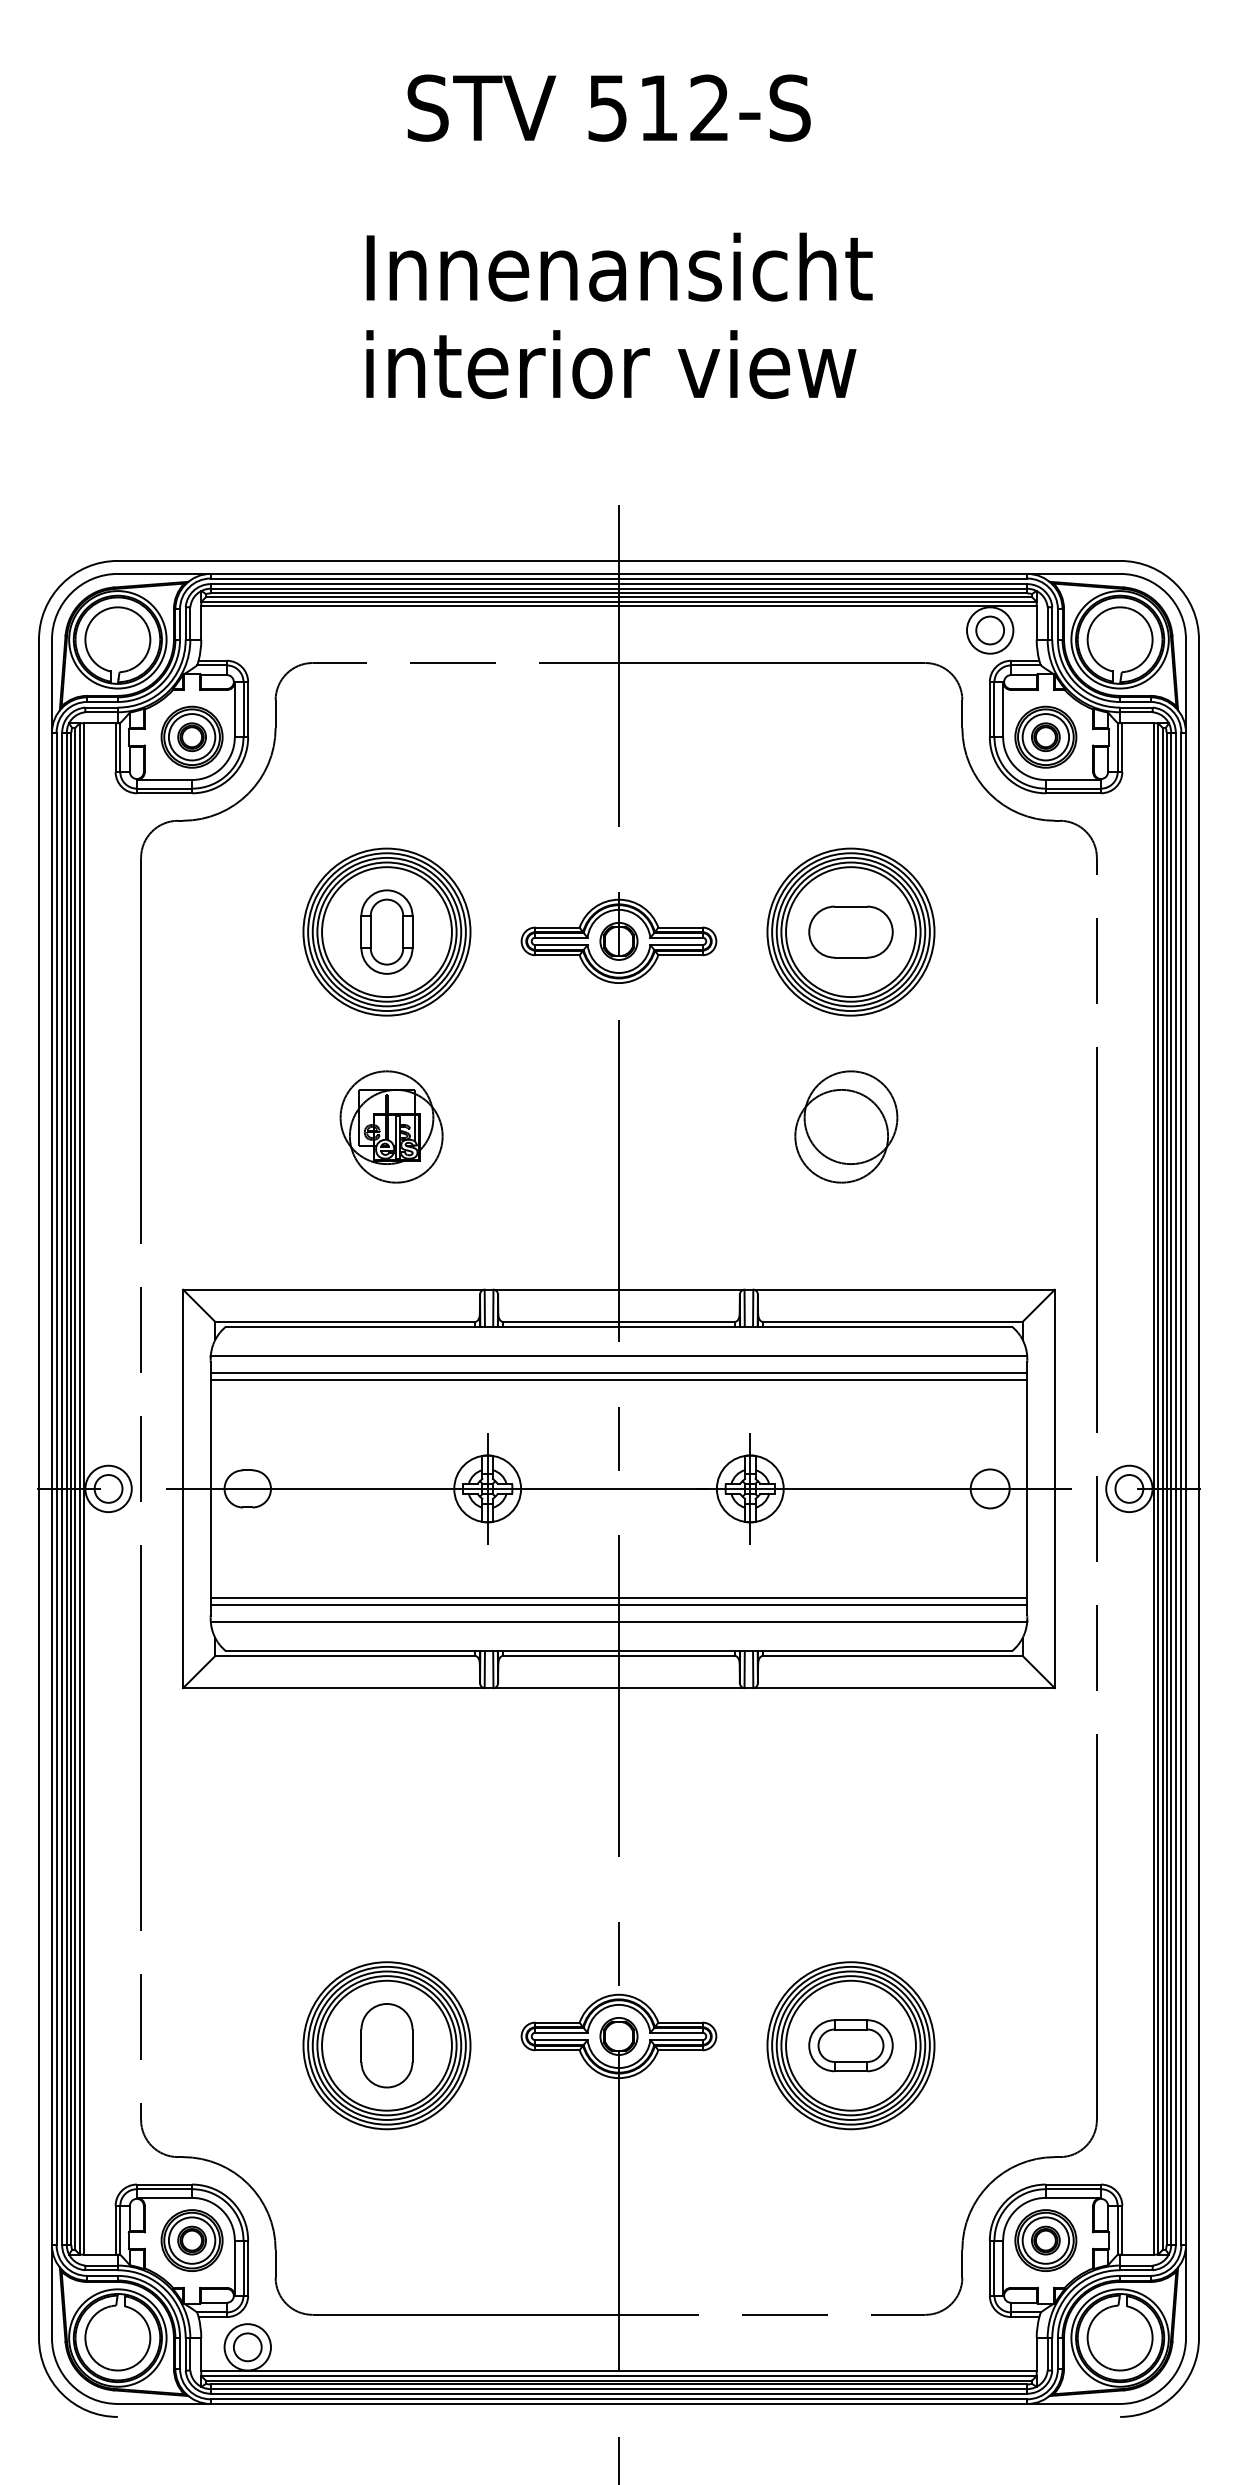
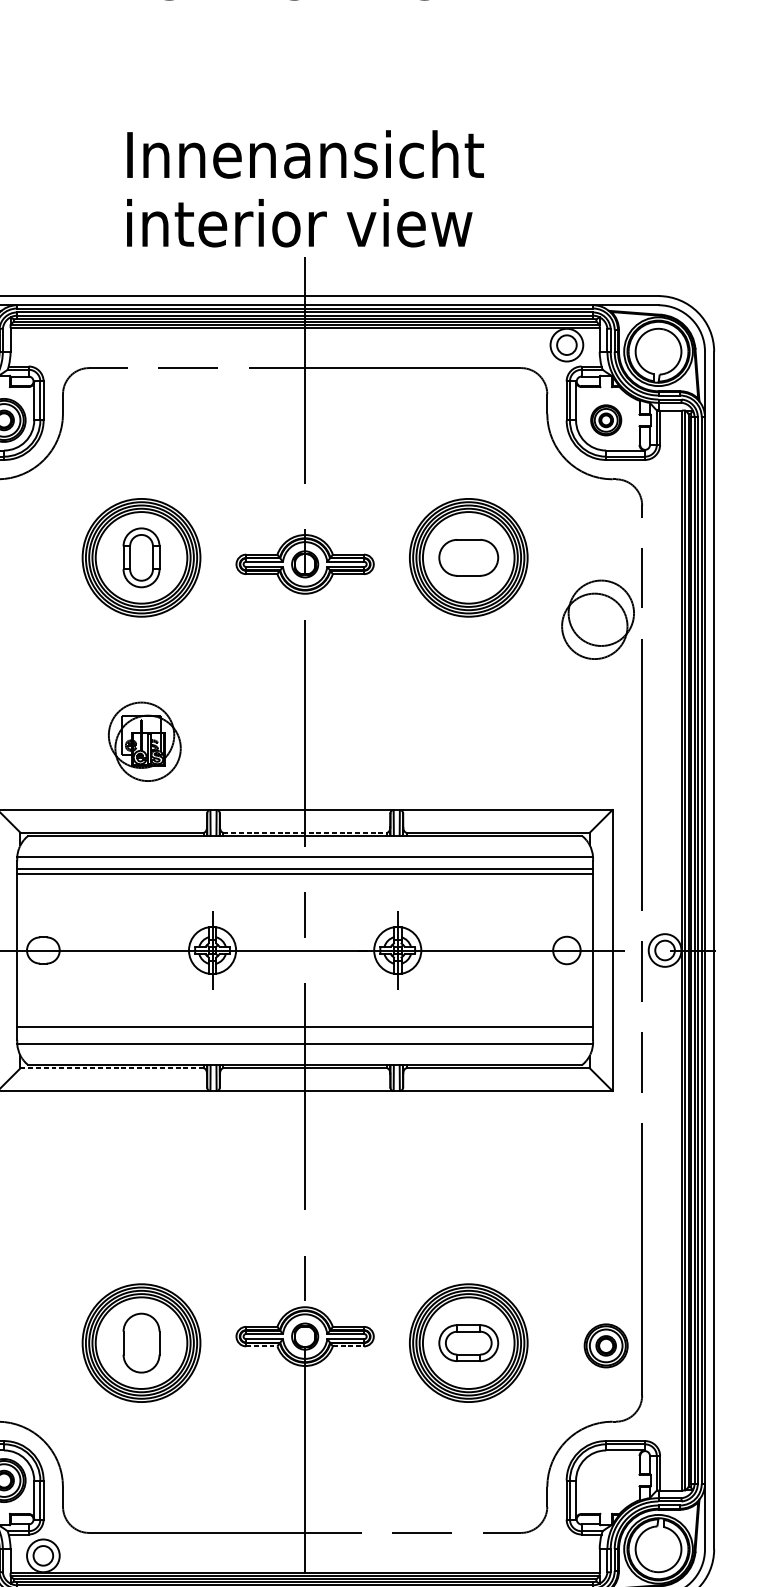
text: (619, 315) -> (305, 188), moved
part: (1045, 736) -> (605, 419), size x0.7
part: (391, 1126) -> (144, 741), moved
part: (846, 1126) -> (598, 619), moved
line: (619, 1321) -> (305, 832), solid -> dashed
line: (618, 1604) -> (304, 1032), removed
line: (345, 1655) -> (112, 1067), solid -> dashed
line: (558, 2050) -> (262, 1346), solid -> dashed
line: (680, 2050) -> (348, 1346), solid -> dashed
part: (1045, 2240) -> (605, 1345), moved

